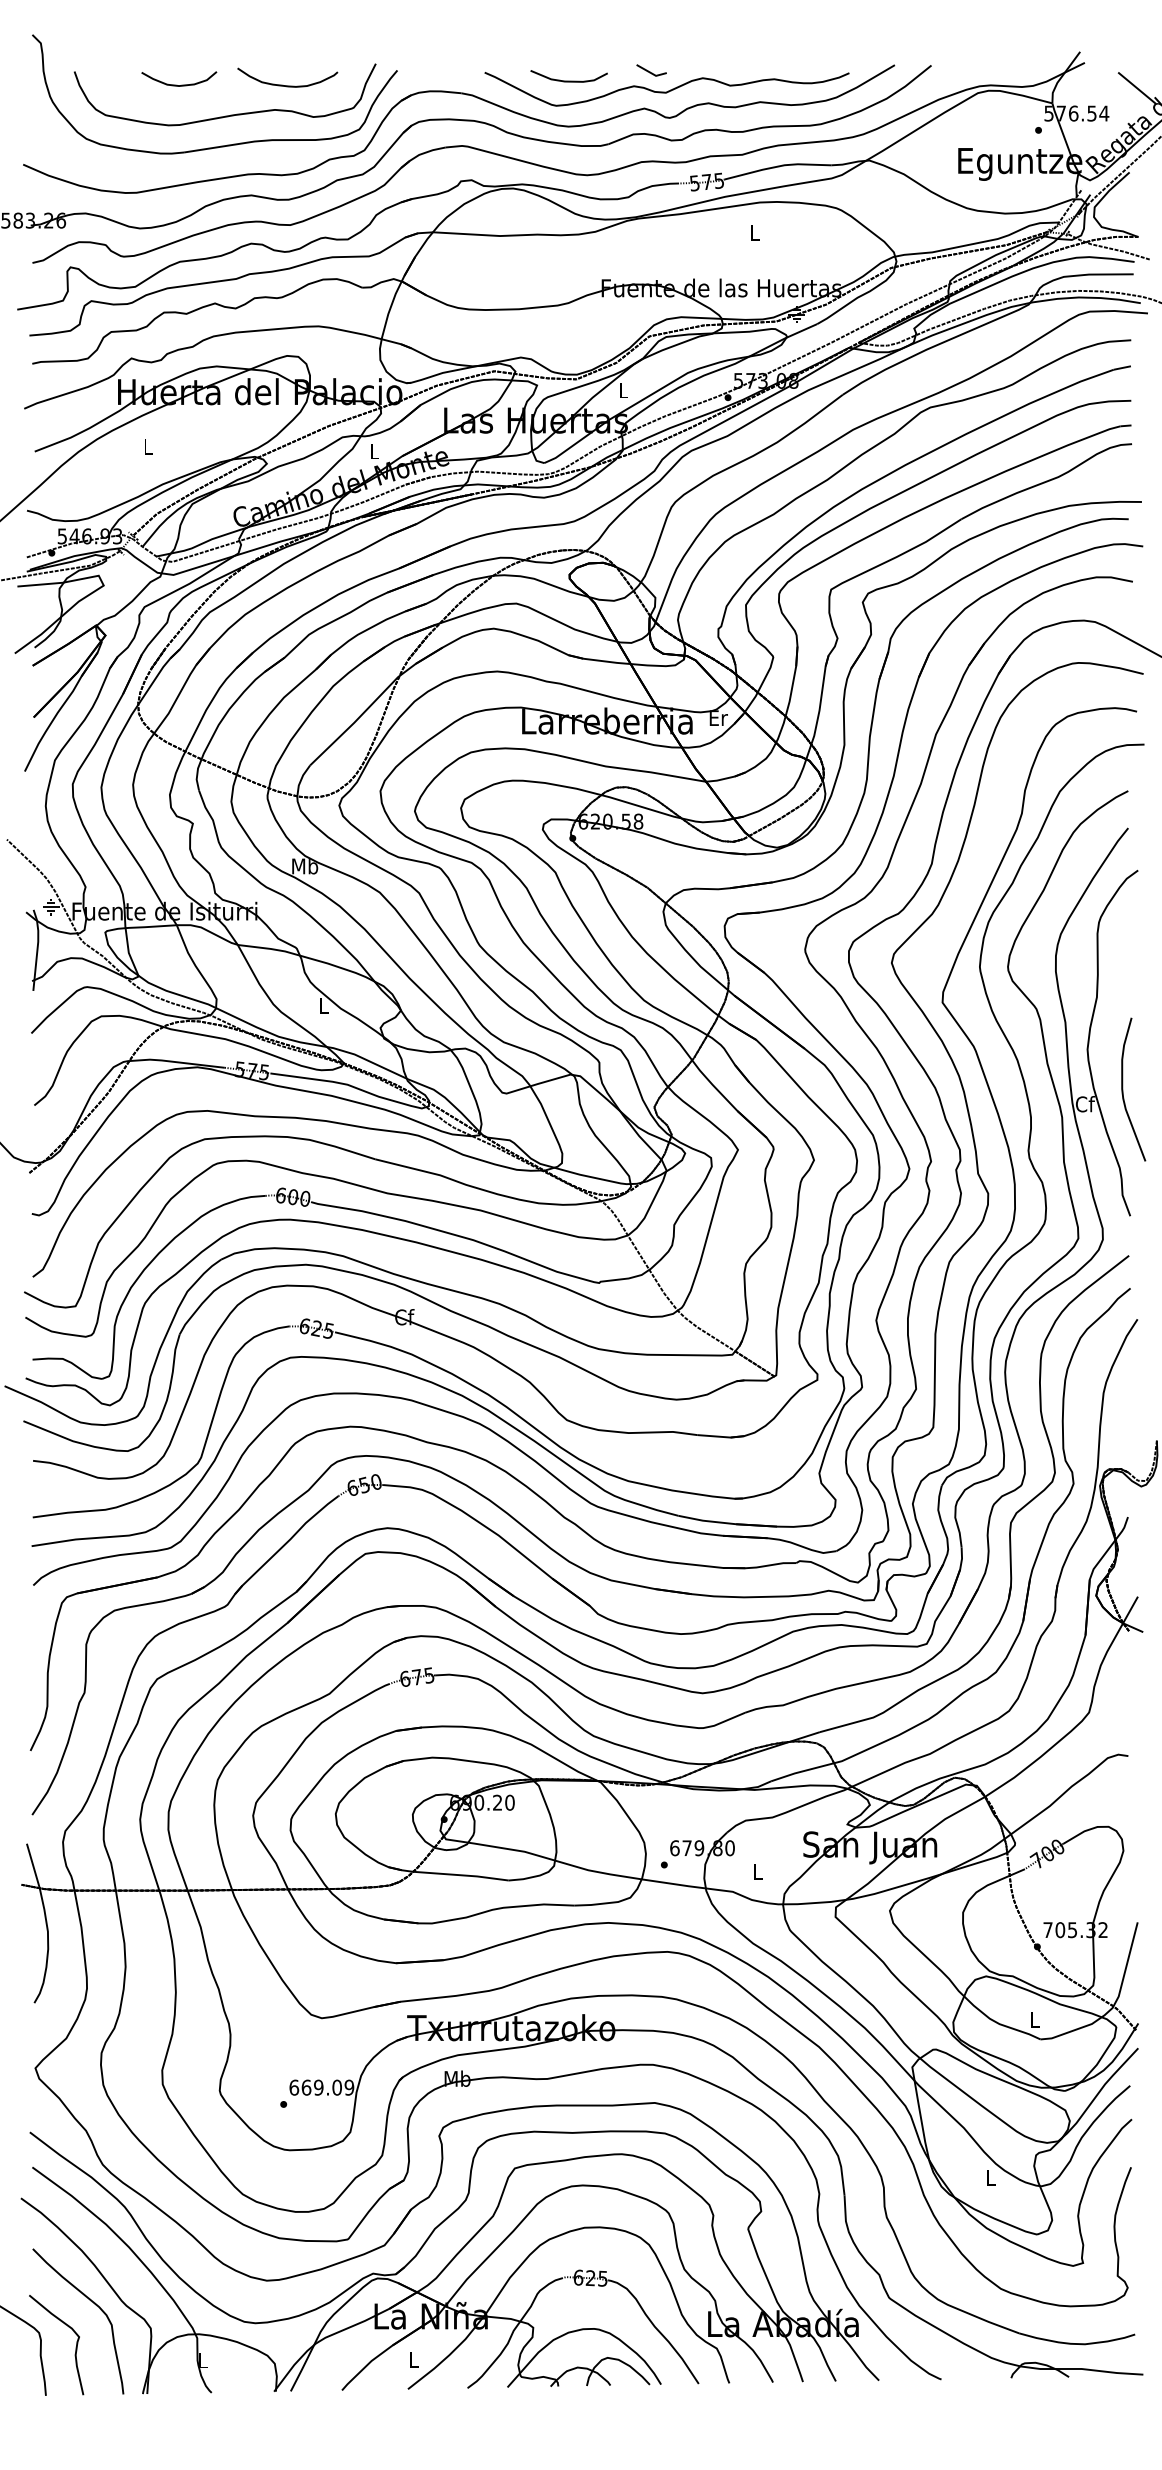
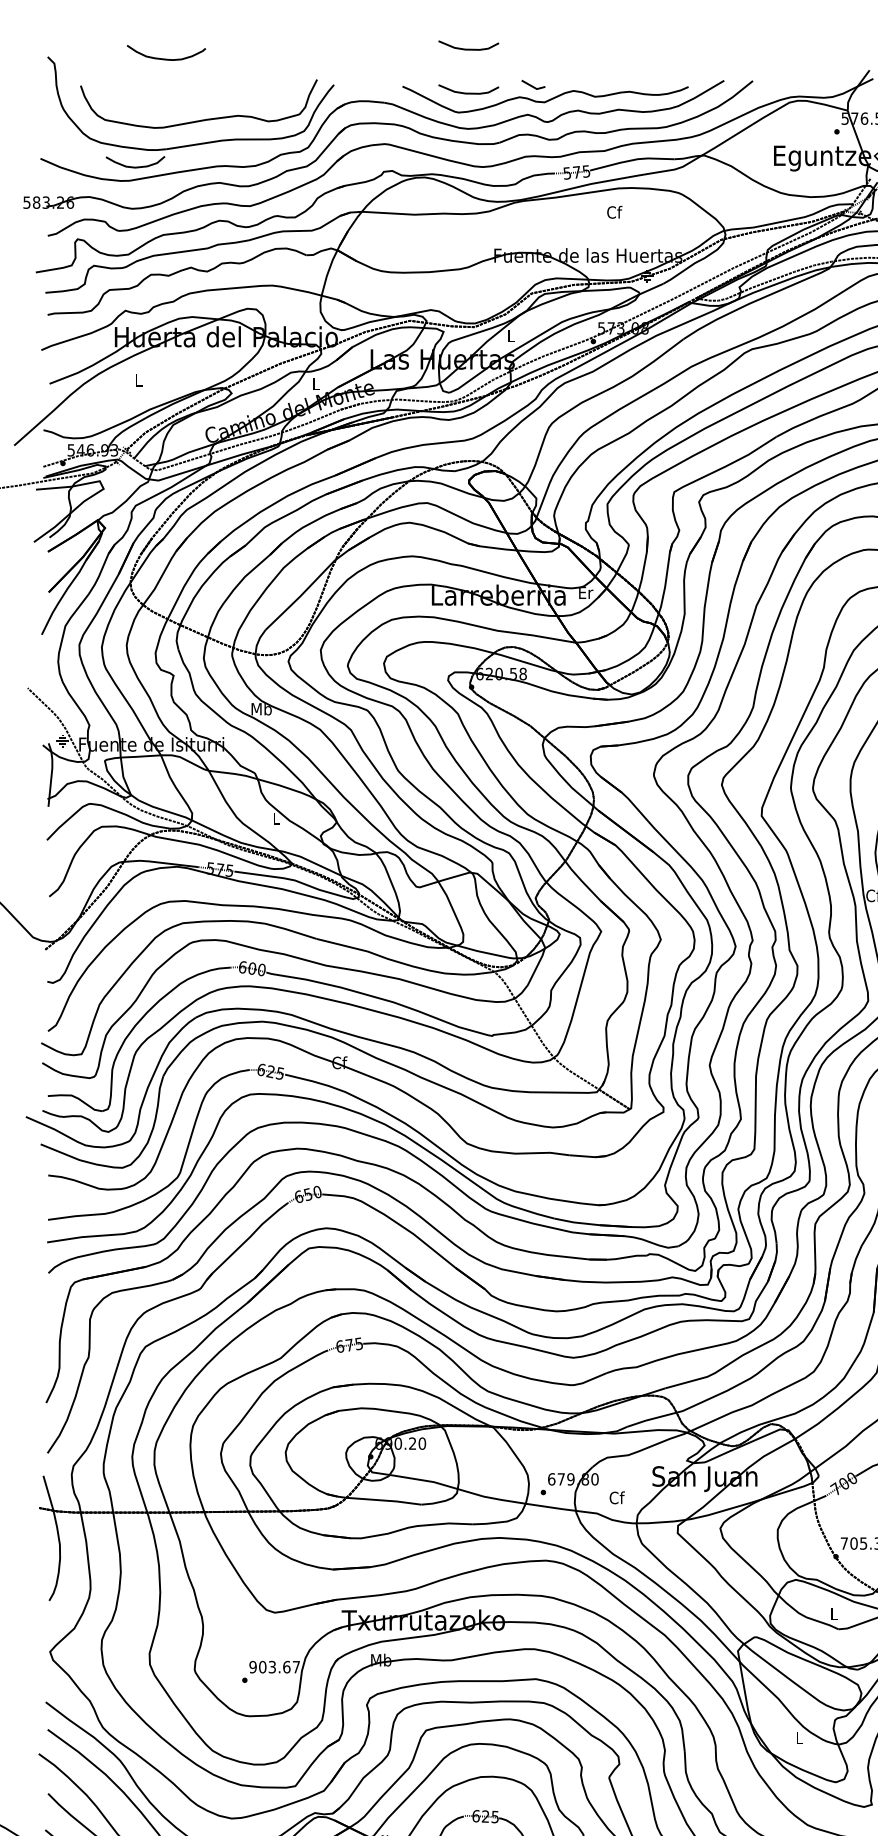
curve: (568, 24) -> (468, 48), added
curve: (181, 84) -> (137, 166), moved
curve: (287, 85) -> (166, 59), moved
text: (755, 232) -> (614, 211), L -> Cf
text: (758, 1871) -> (617, 1497), L -> Cf
text: (321, 2087) -> (274, 1667), 669.09 -> 903.67

